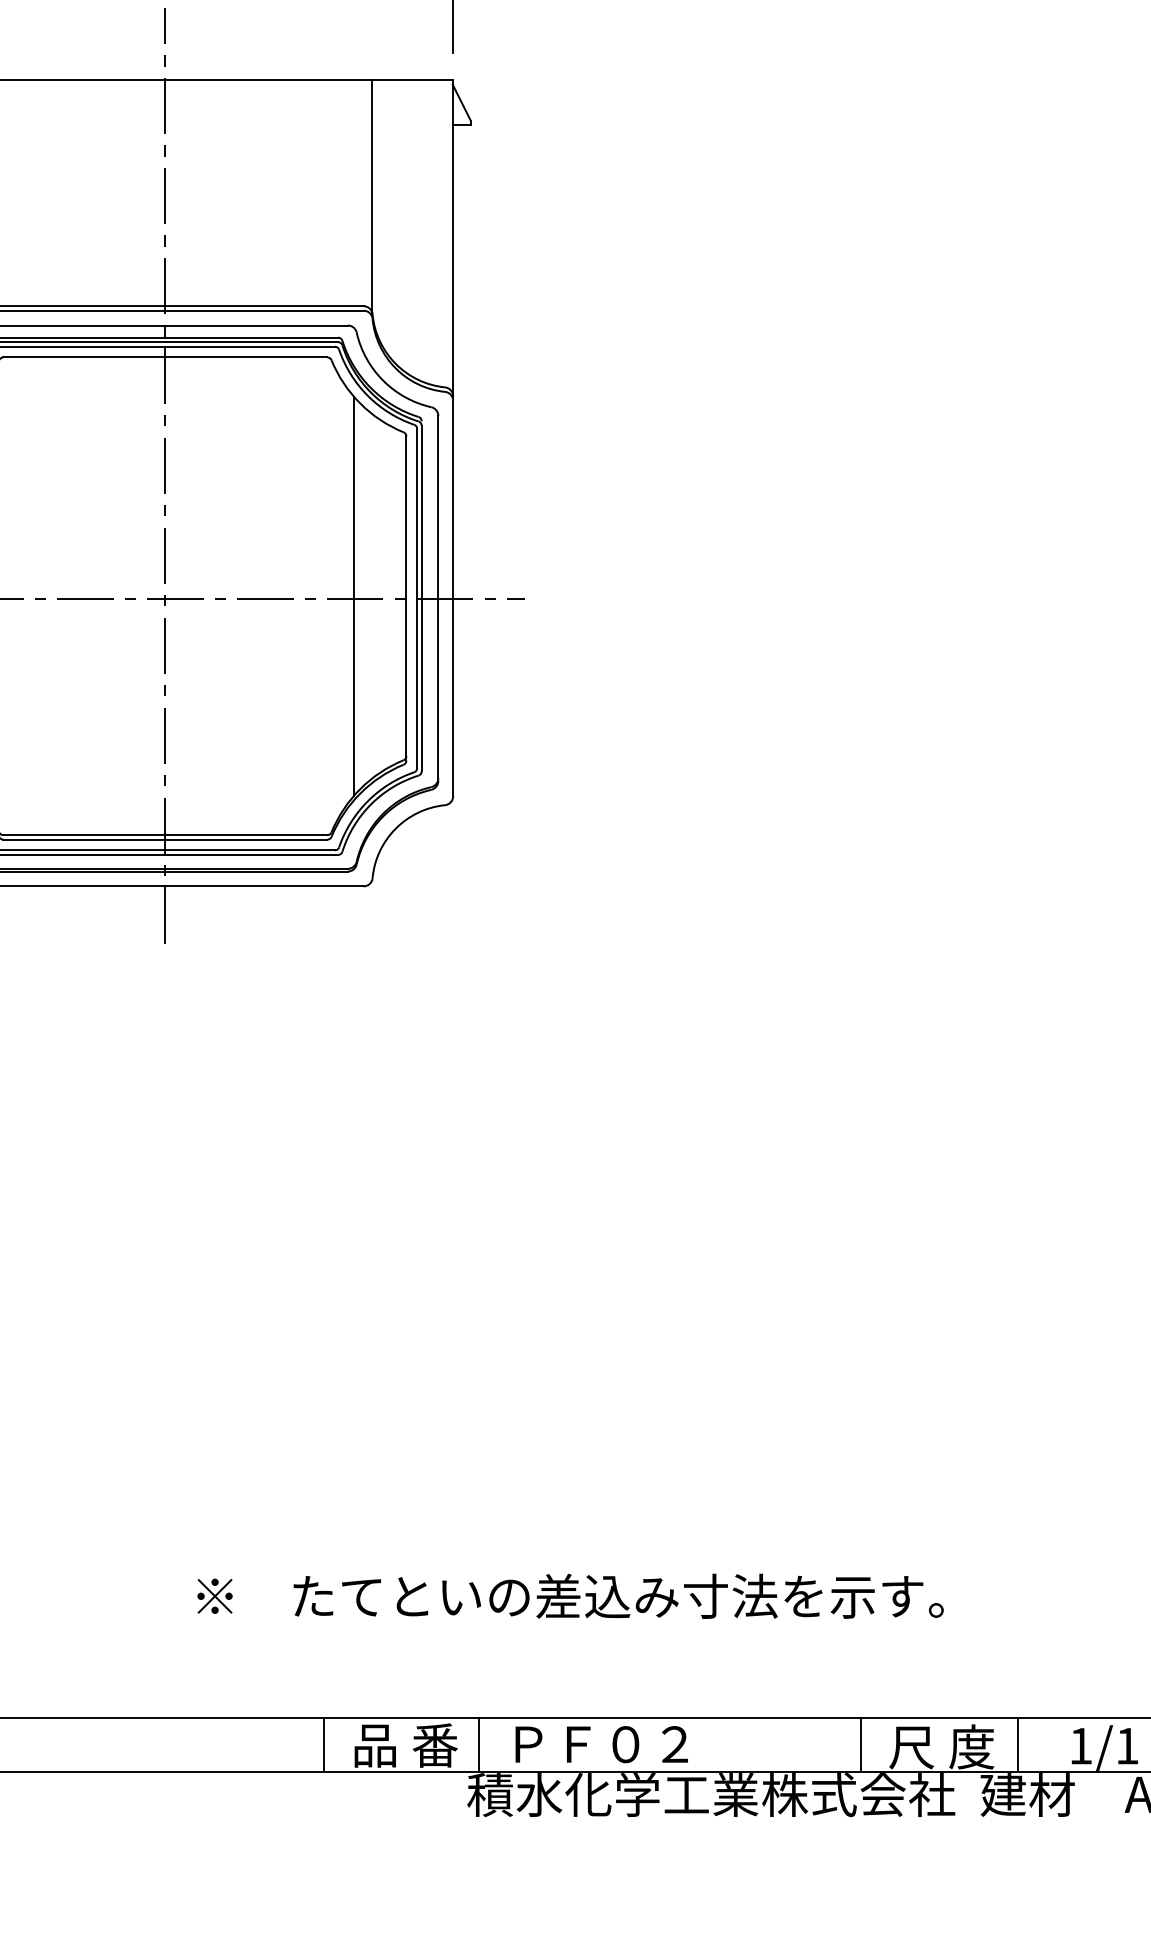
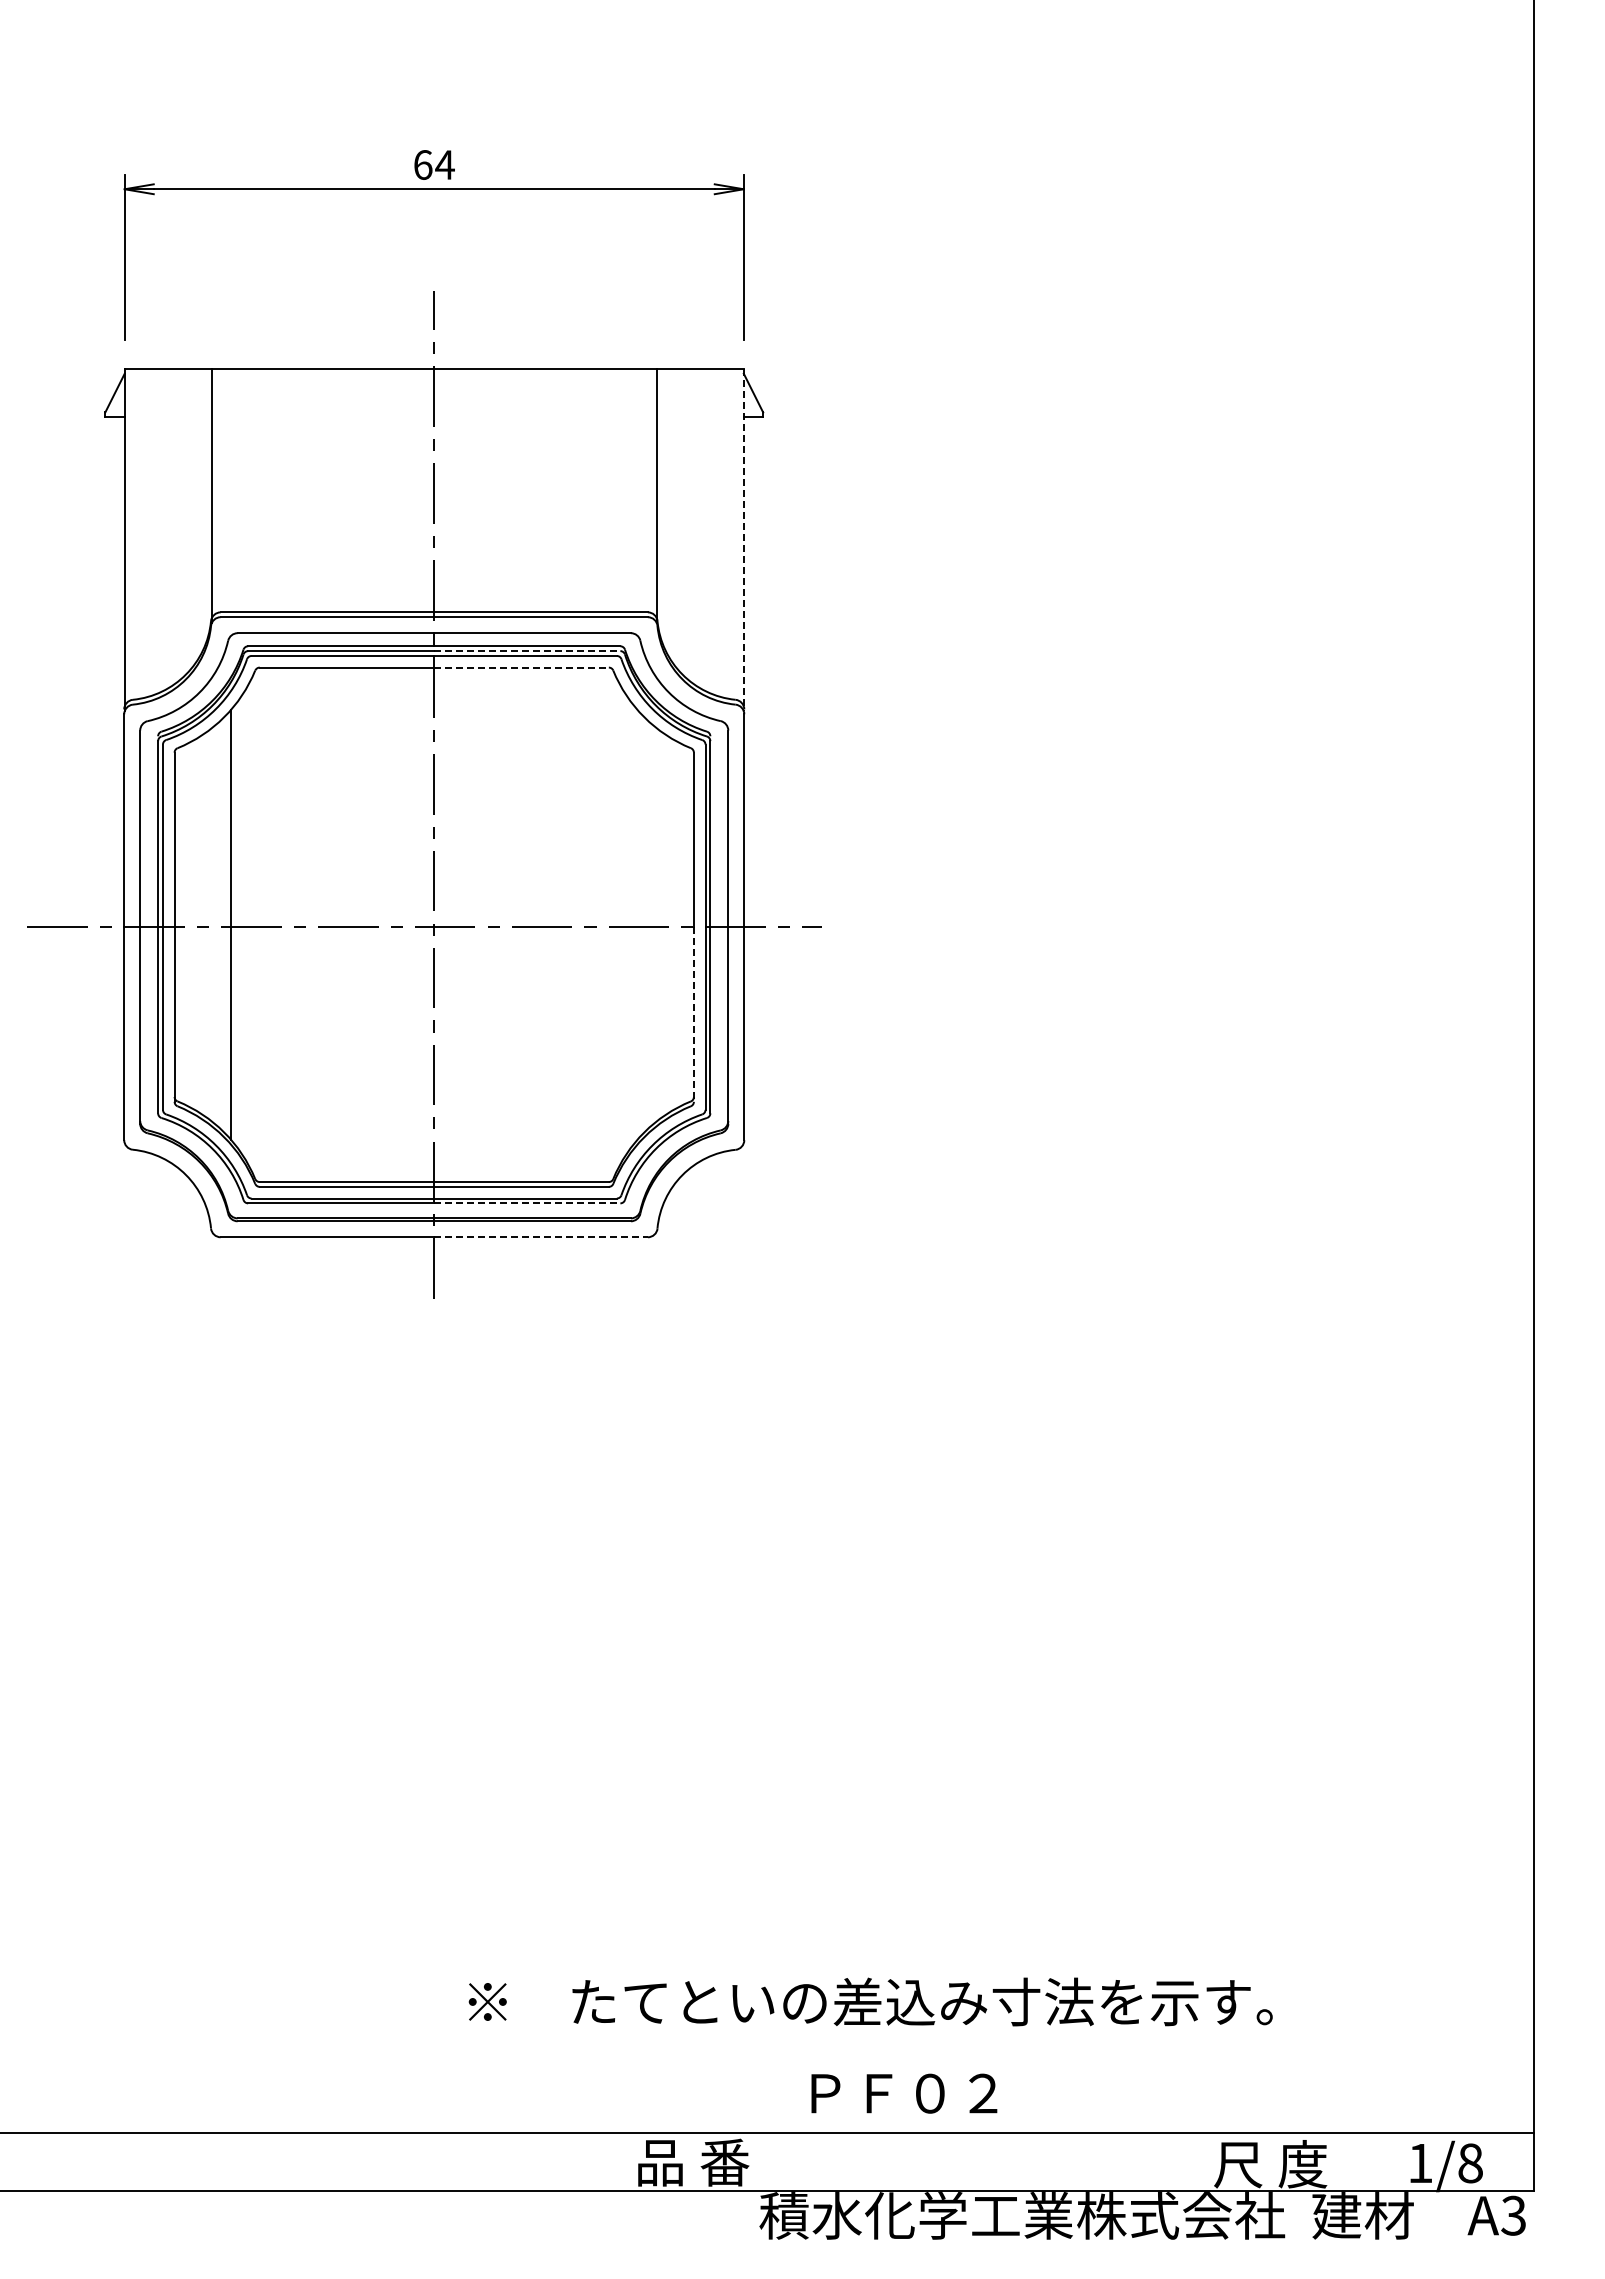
line: (452, 239) -> (743, 540), solid -> dashed
line: (251, 342) -> (527, 651), solid -> dashed
line: (247, 357) -> (522, 667), solid -> dashed
line: (354, 595) -> (637, 924), removed
line: (406, 680) -> (693, 1015), solid -> dashed
line: (251, 855) -> (527, 1203), solid -> dashed
line: (264, 886) -> (541, 1237), solid -> dashed
text: (601, 1744) -> (904, 2093), moved
line: (323, 1745) -> (604, 2162), removed
line: (478, 1745) -> (771, 2162), removed
line: (860, 1745) -> (1183, 2162), removed
line: (1017, 1745) -> (1352, 2162), removed
text: (1127, 1746) -> (1470, 2163), 1/1 -> 1/8

